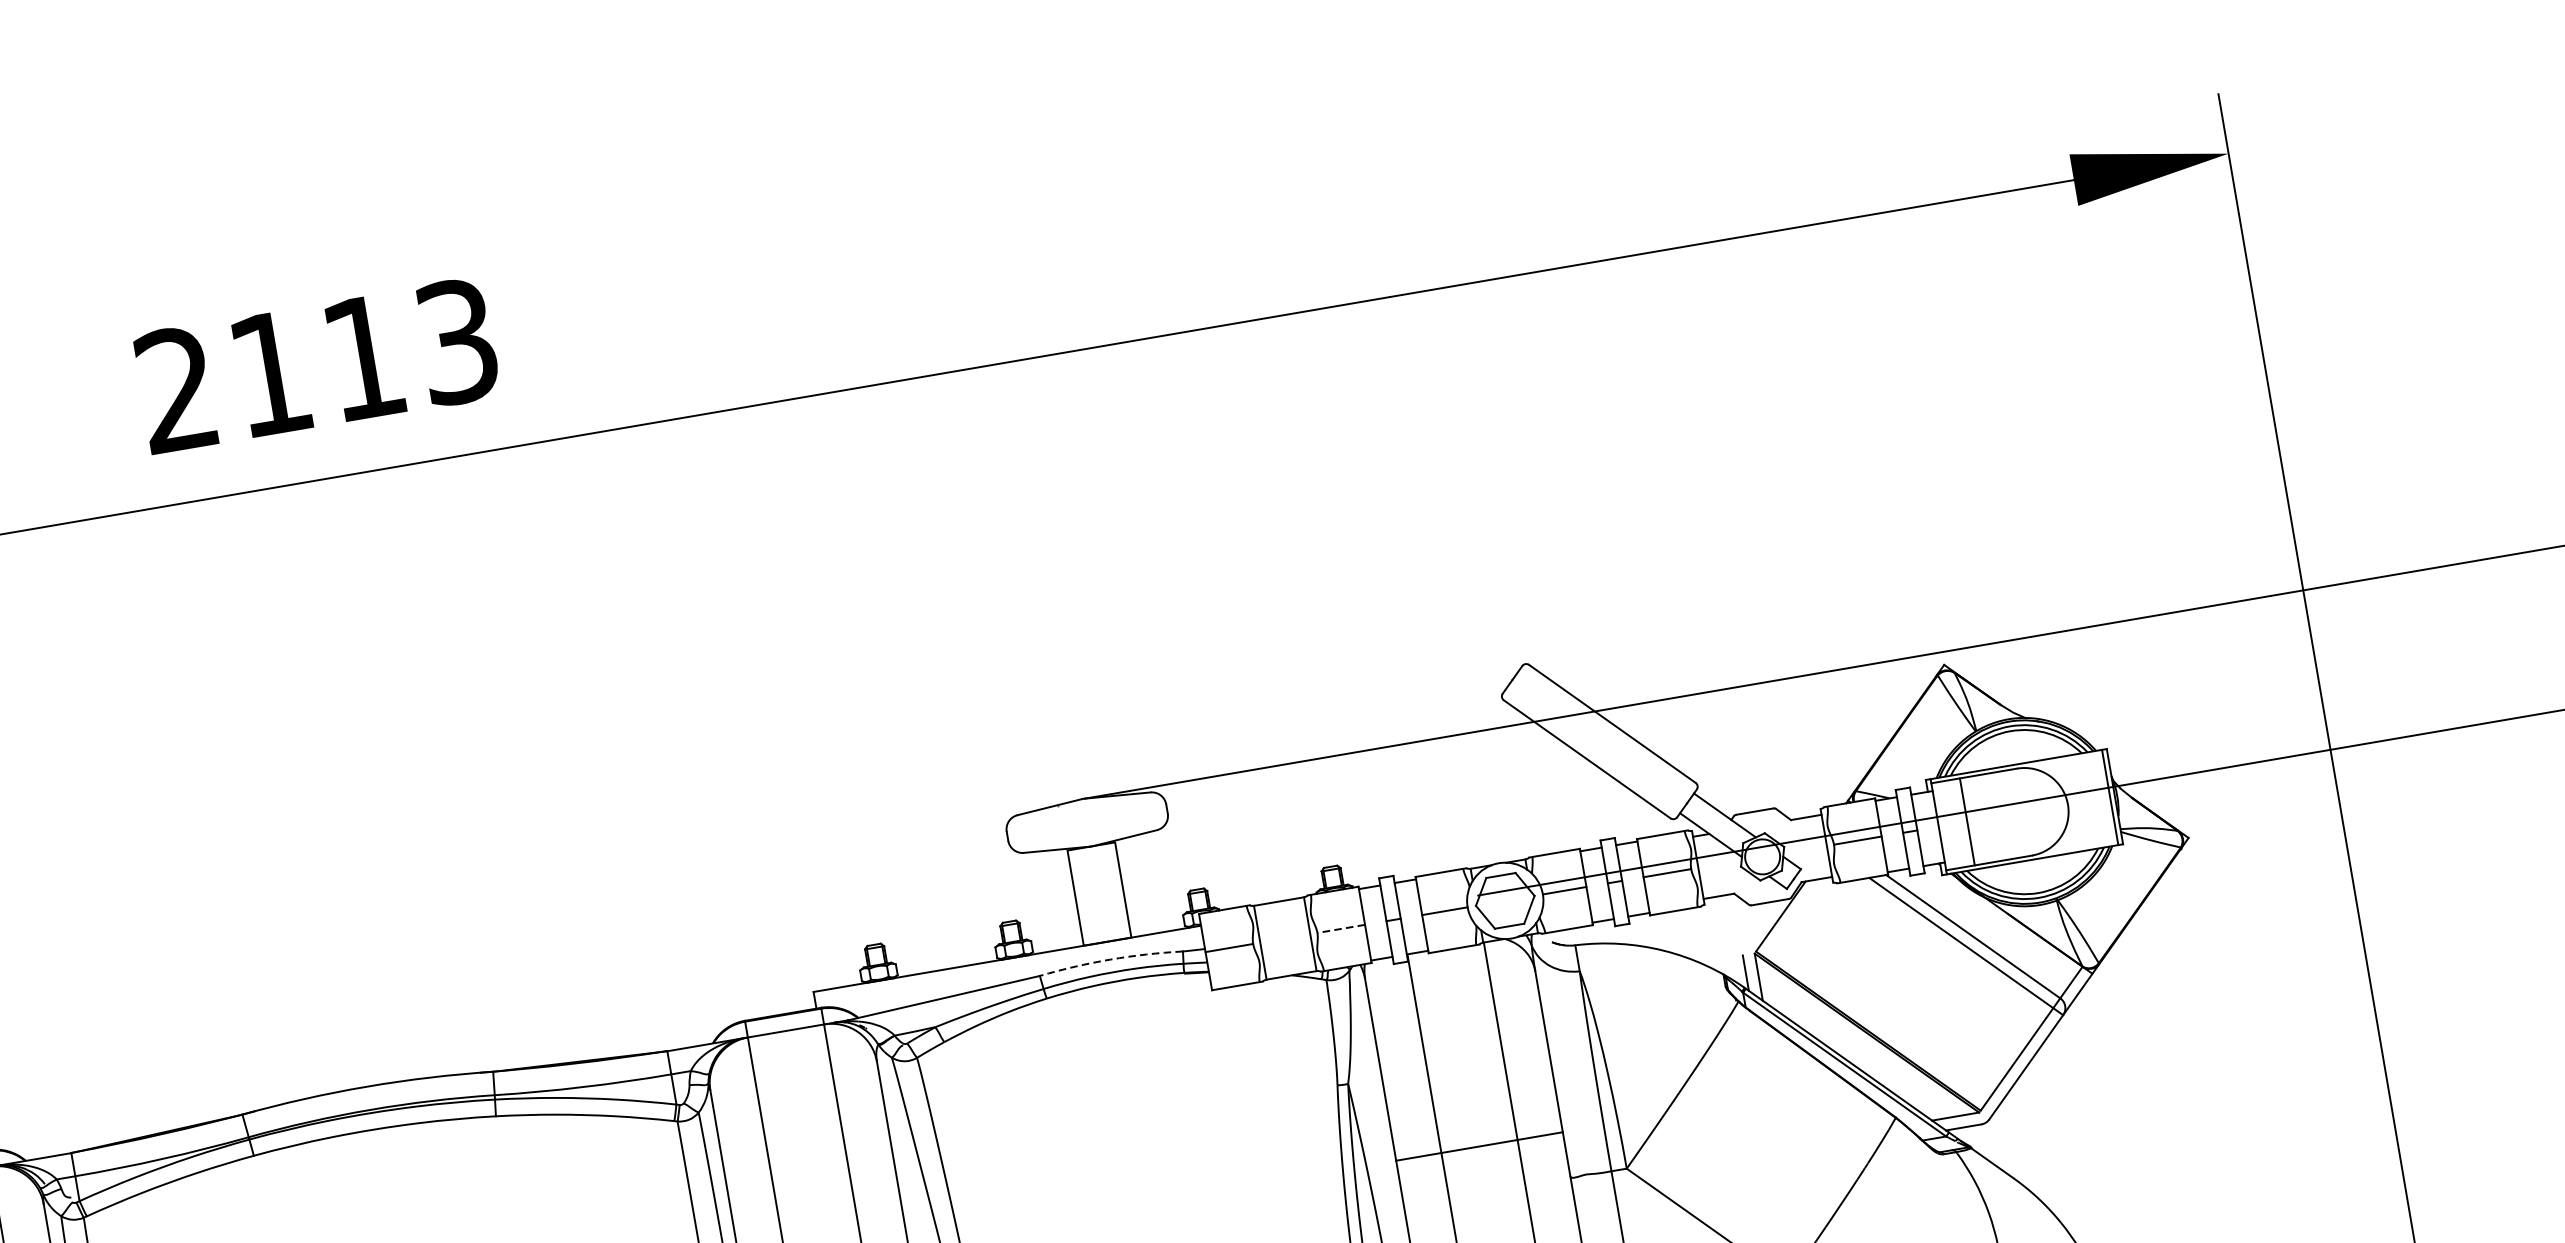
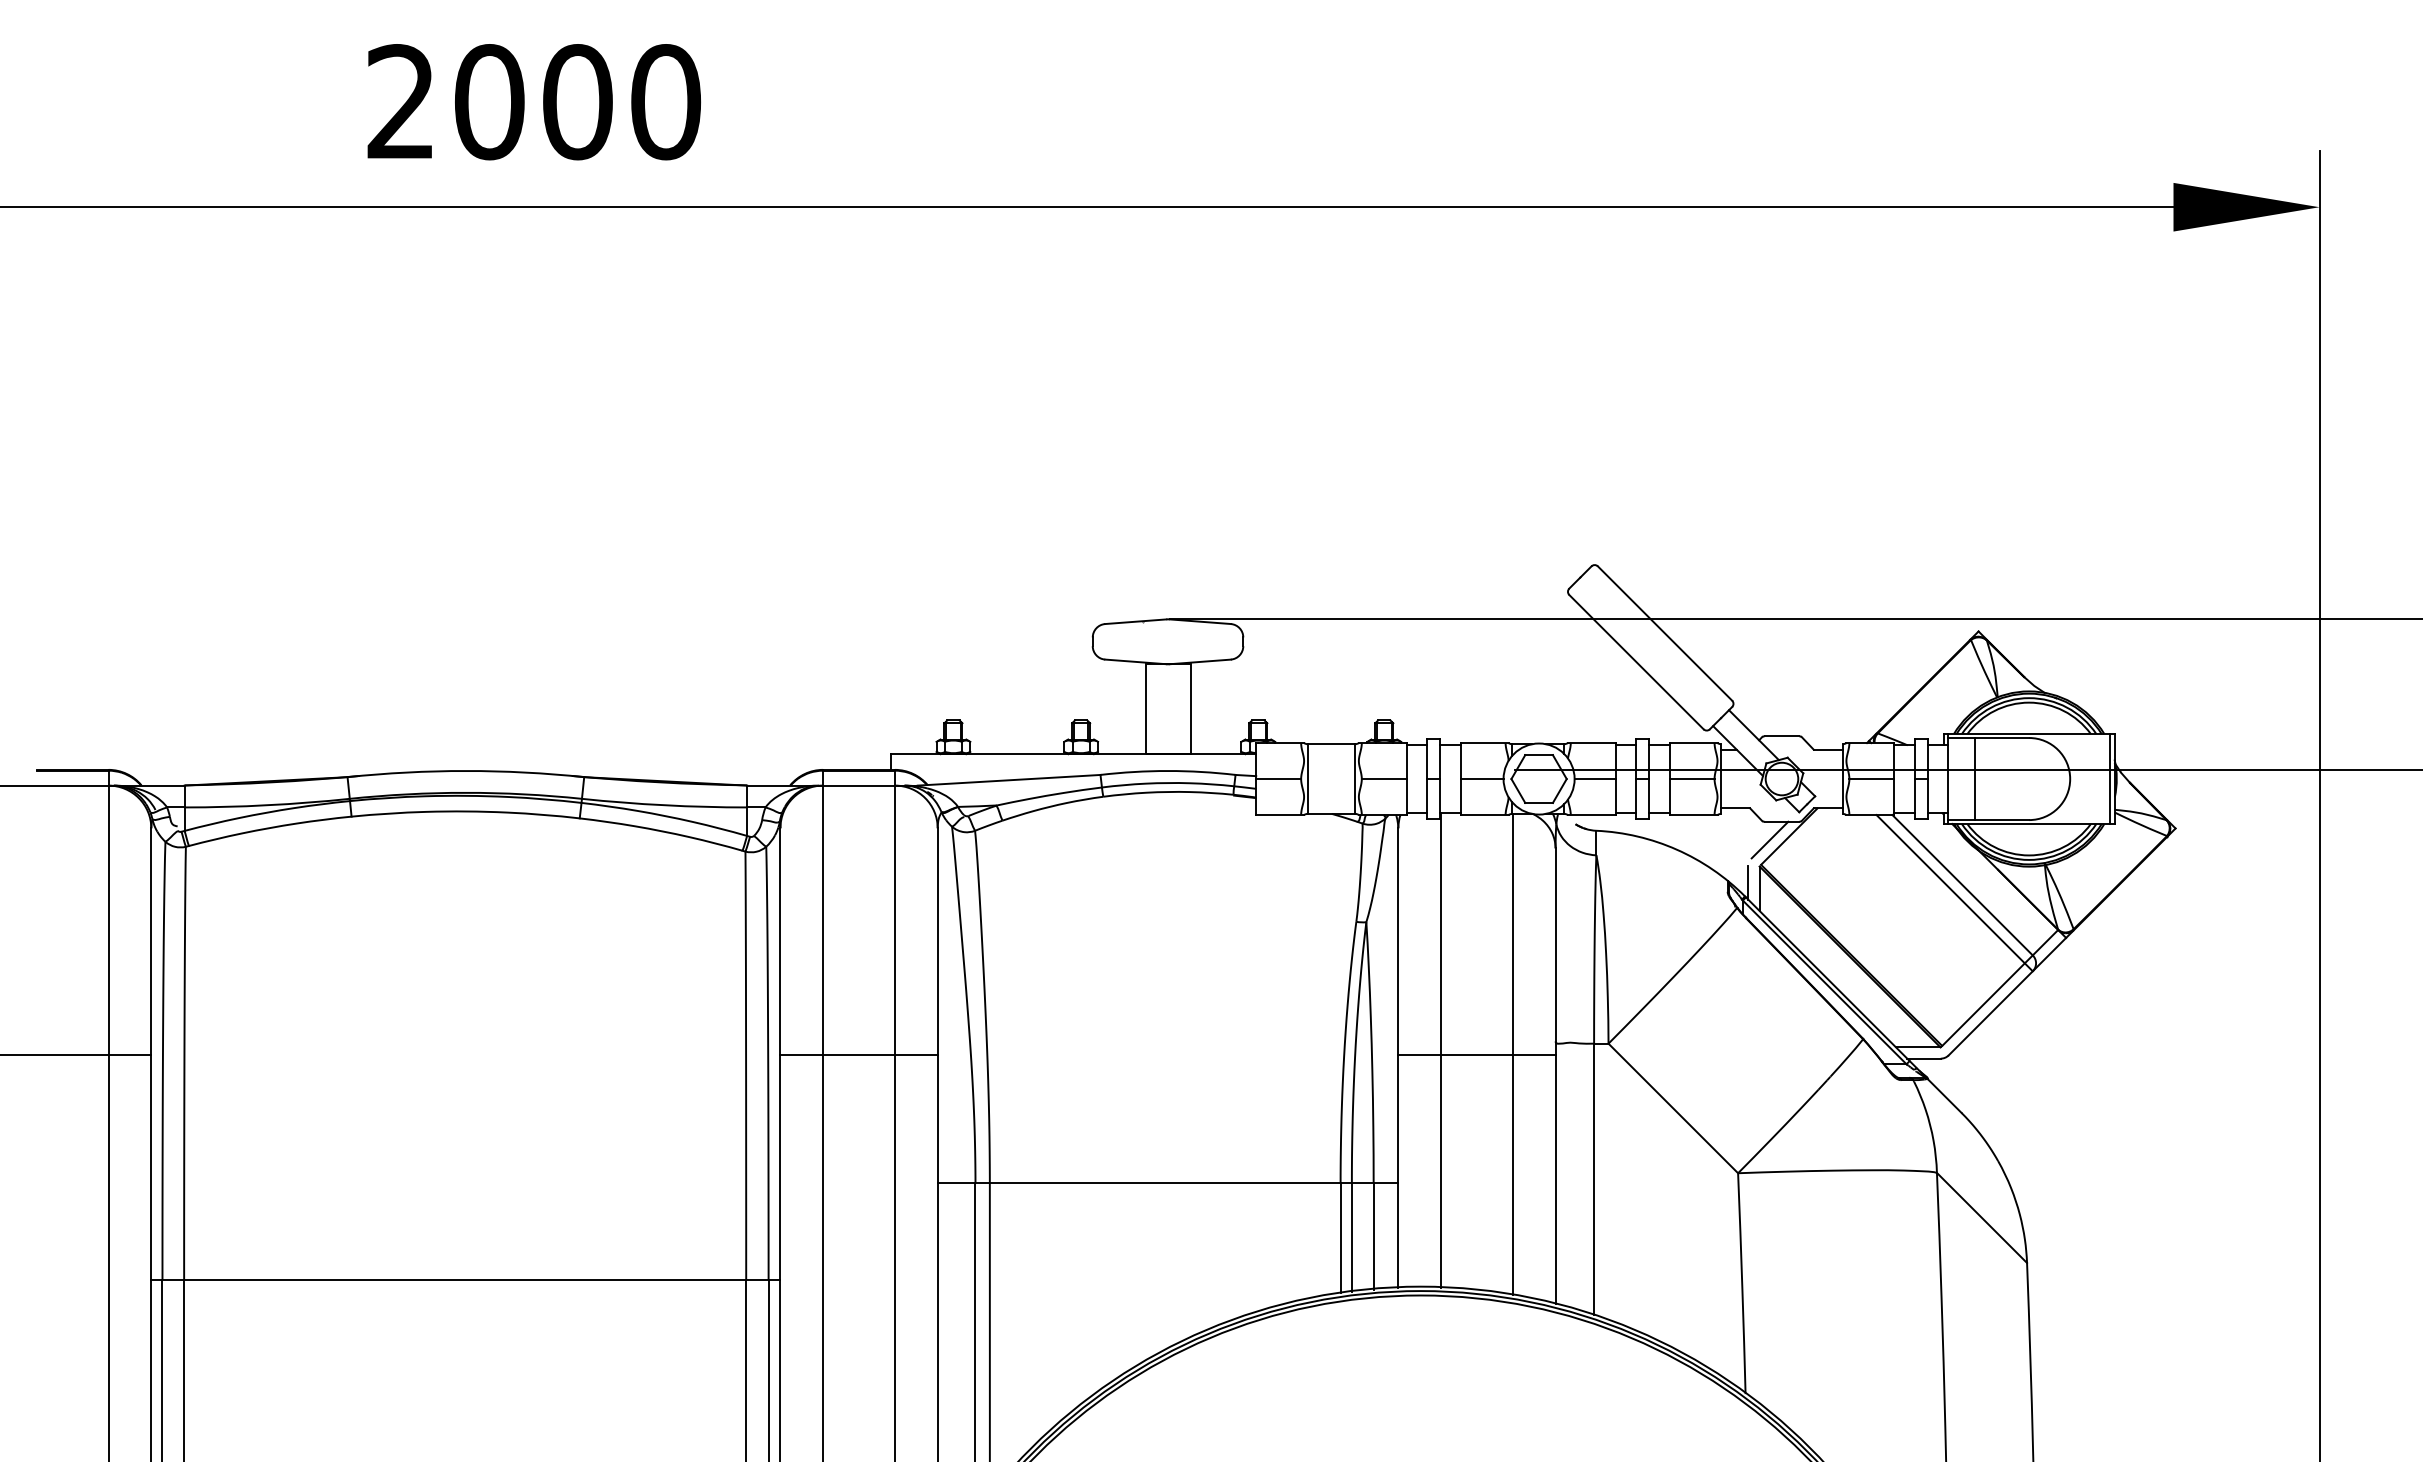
text: (364, 358) -> (578, 102), 2113 -> 2000
line: (1760, 923) -> (1769, 839), added
line: (1340, 929) -> (1383, 779), dashed -> solid
arc: (1111, 960) -> (1168, 771), dashed -> solid
line: (1479, 1146) -> (1476, 1055), moved

